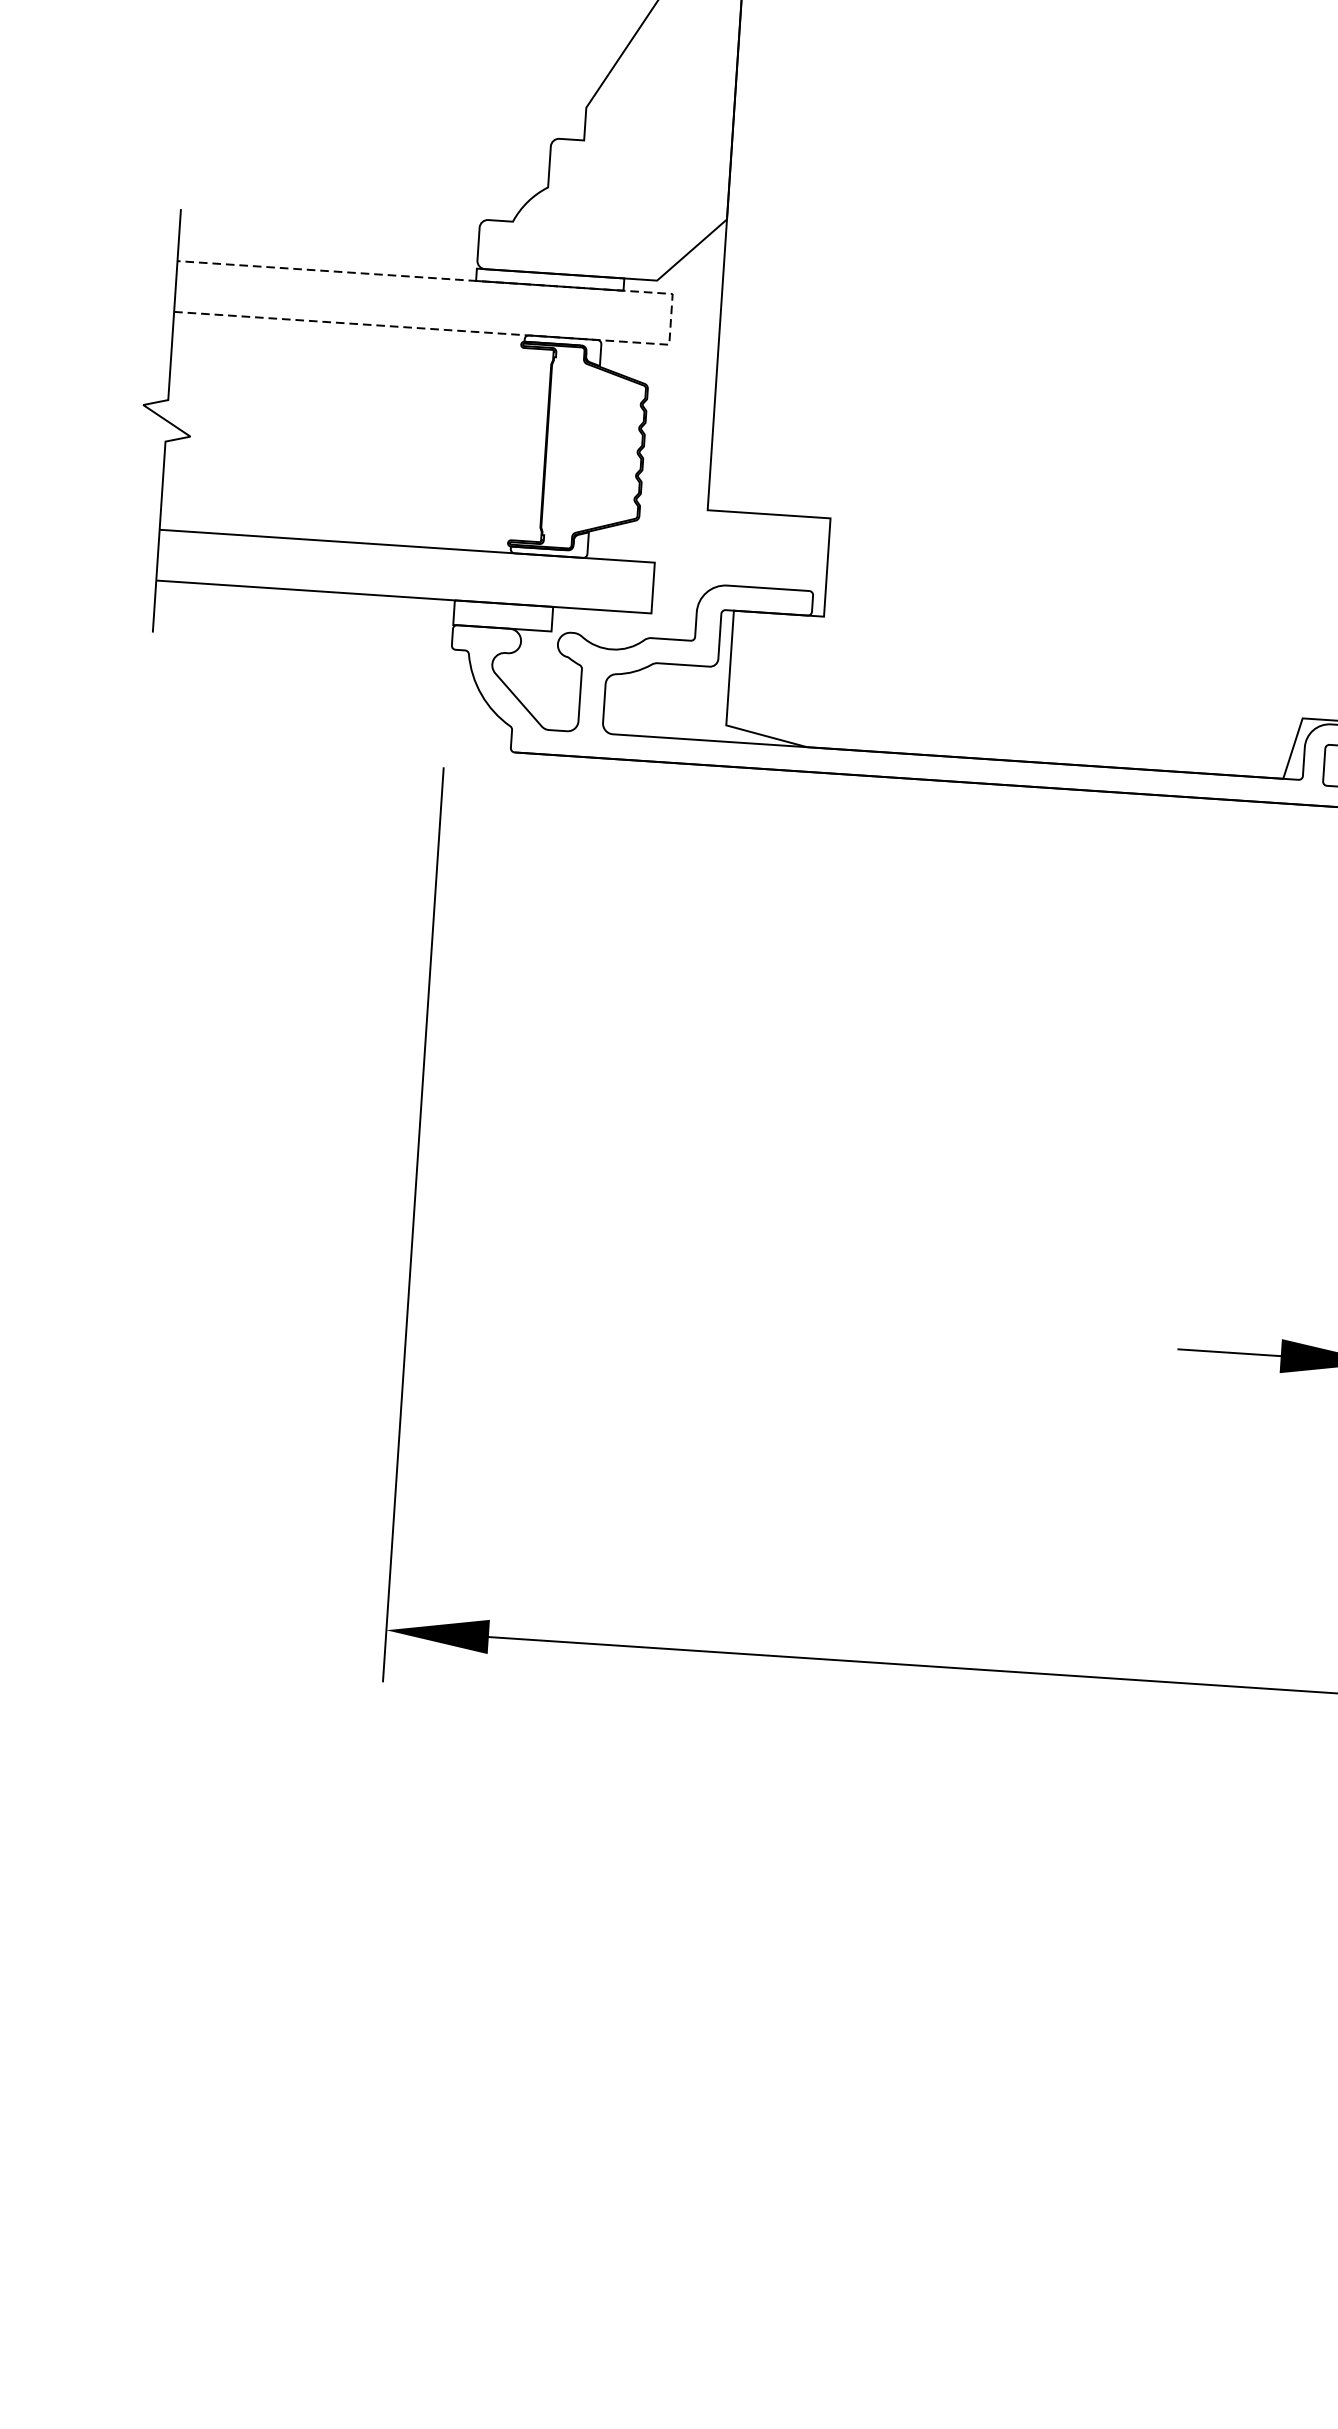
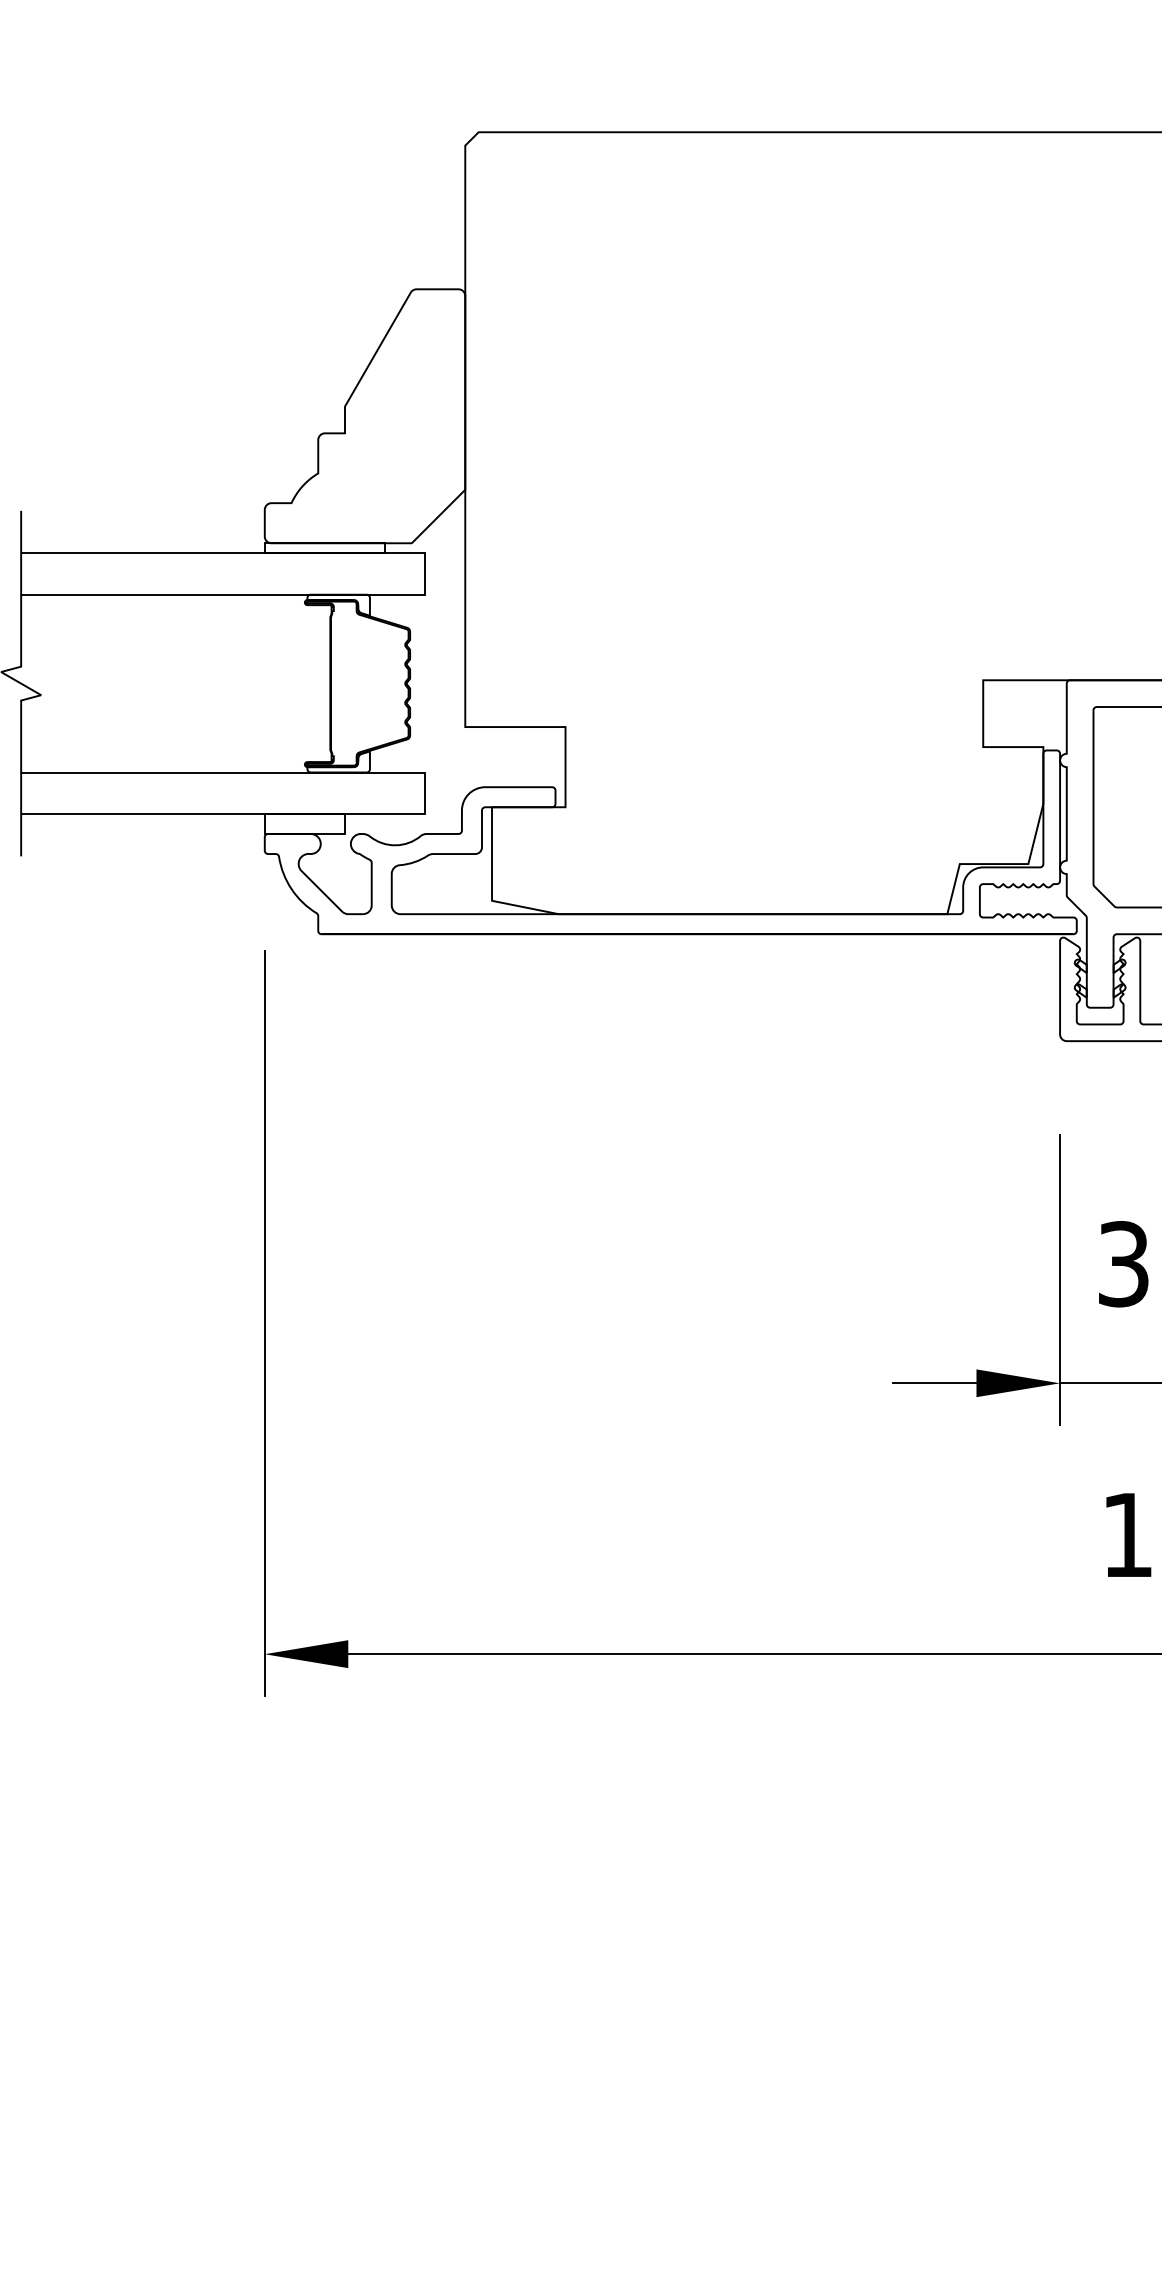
line: (671, 320) -> (425, 574), dashed -> solid

